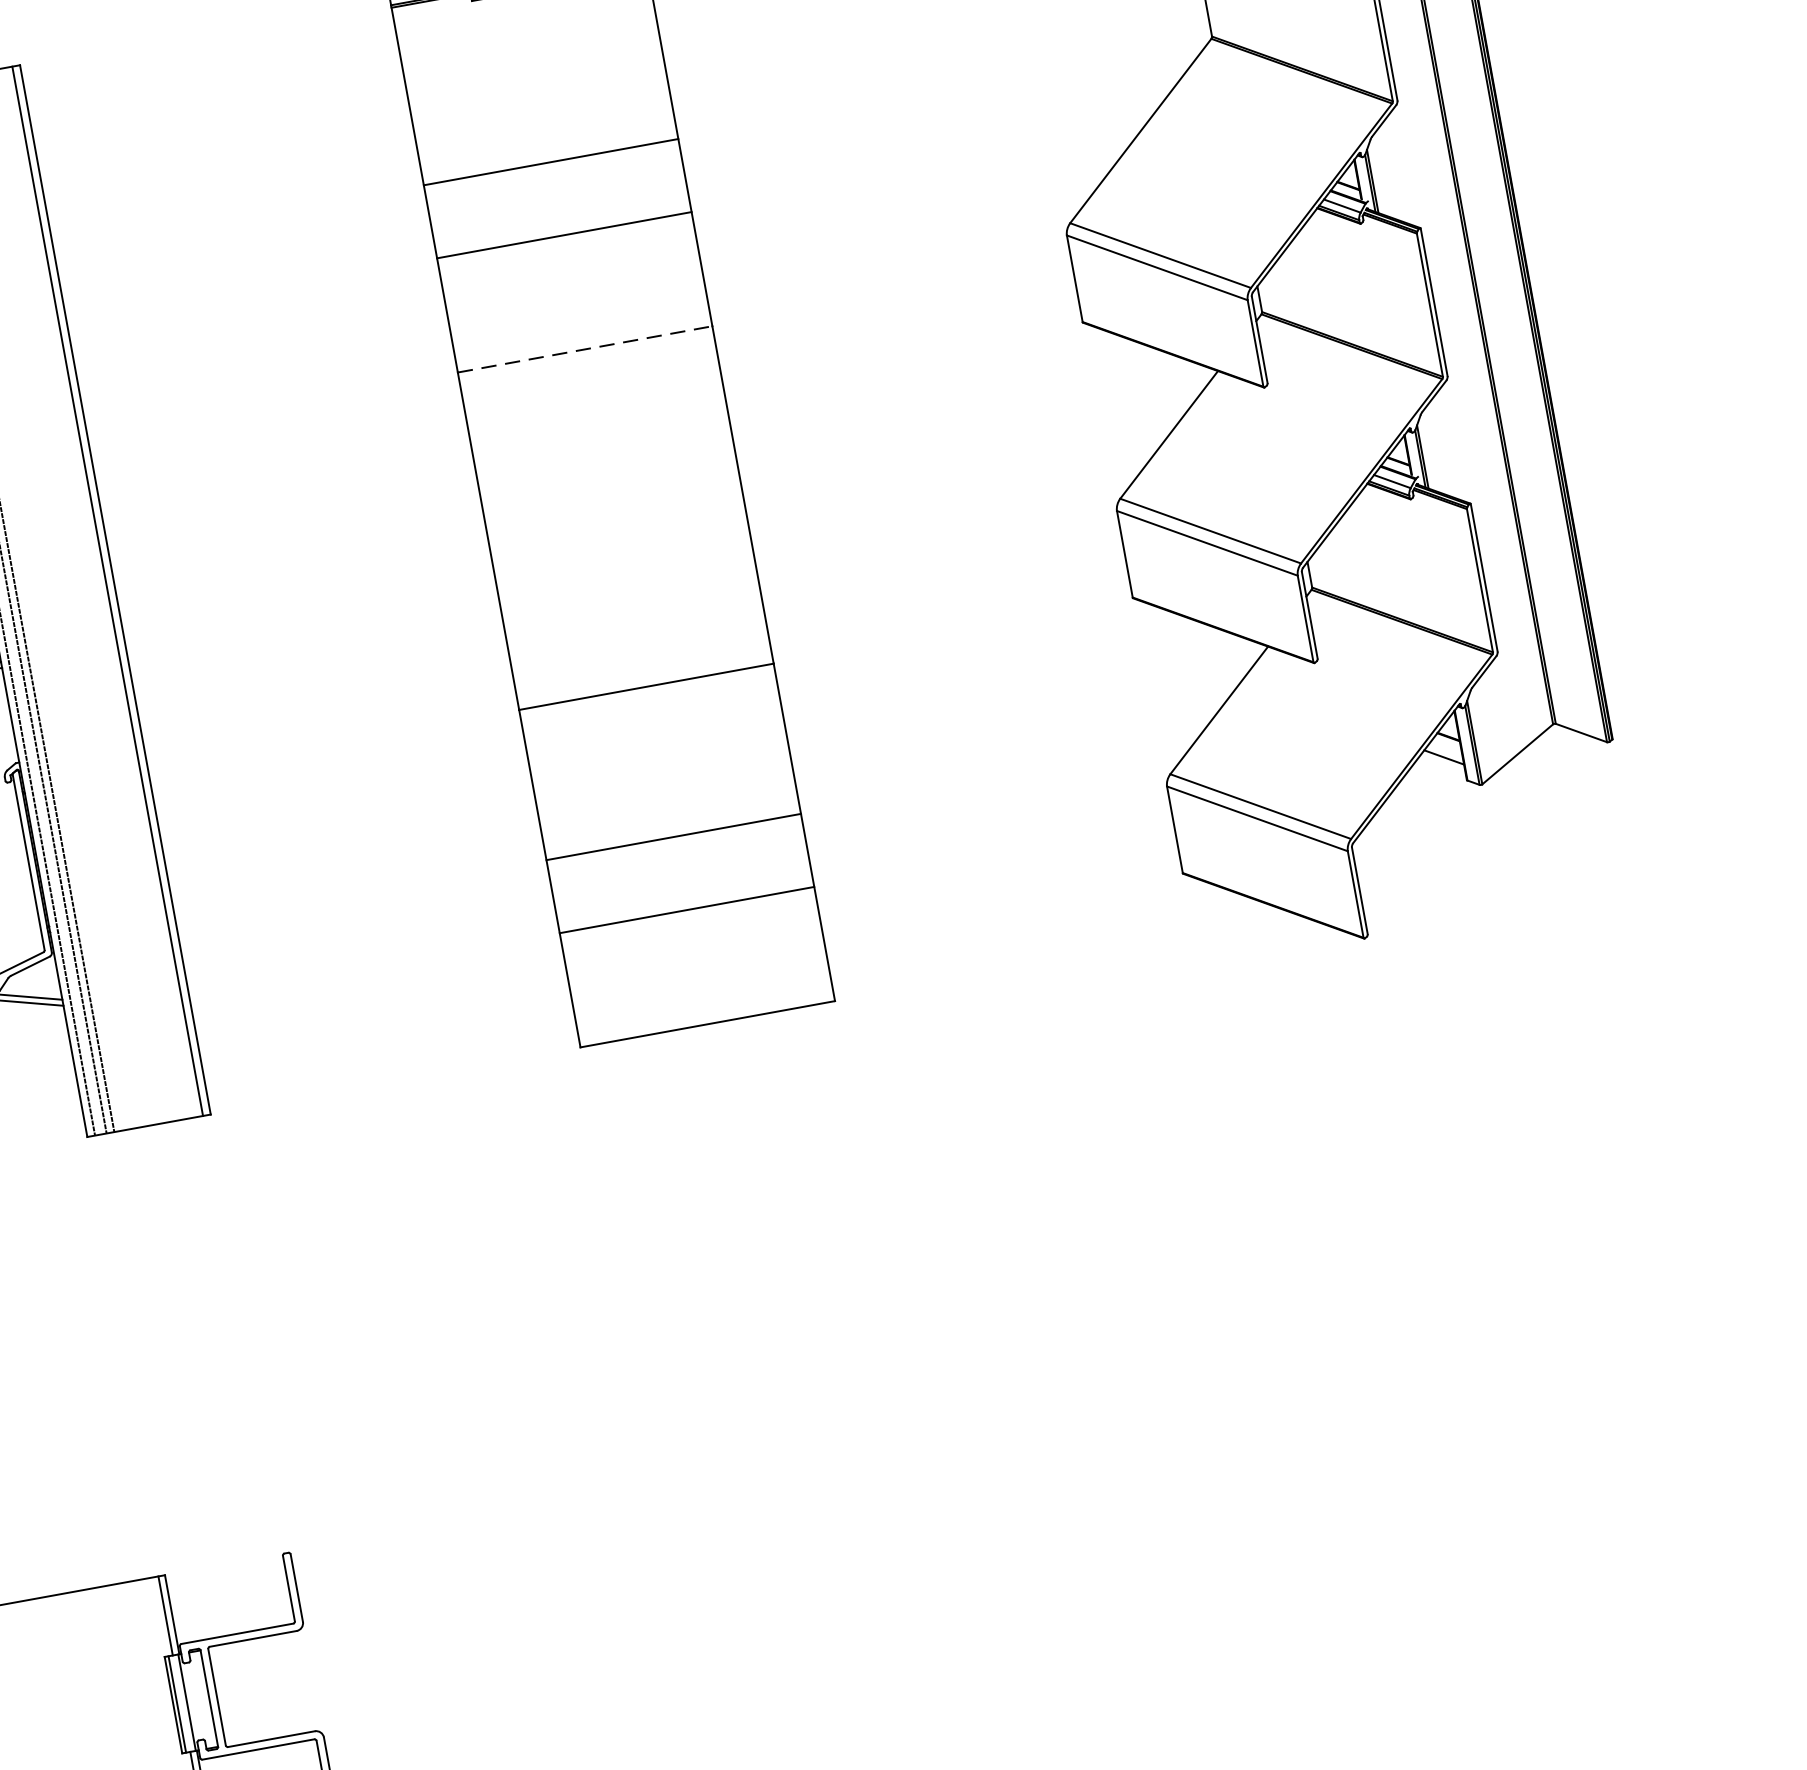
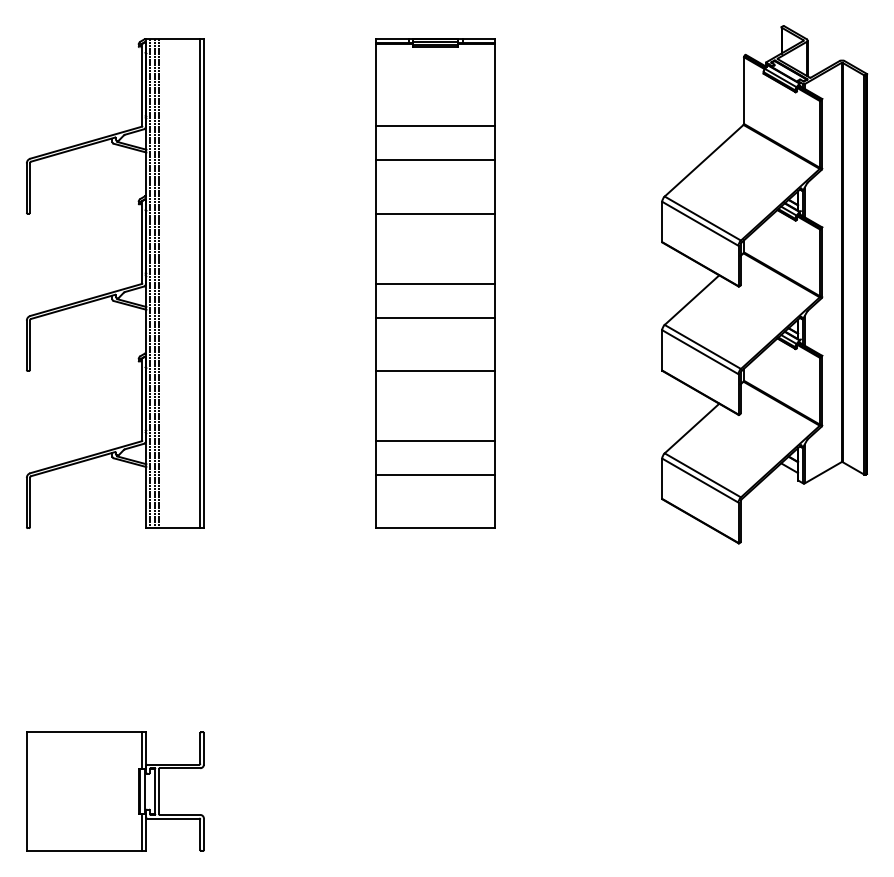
line: (587, 348) -> (436, 213), dashed -> solid
line: (612, 499) -> (435, 283), added
line: (625, 572) -> (435, 317), added

